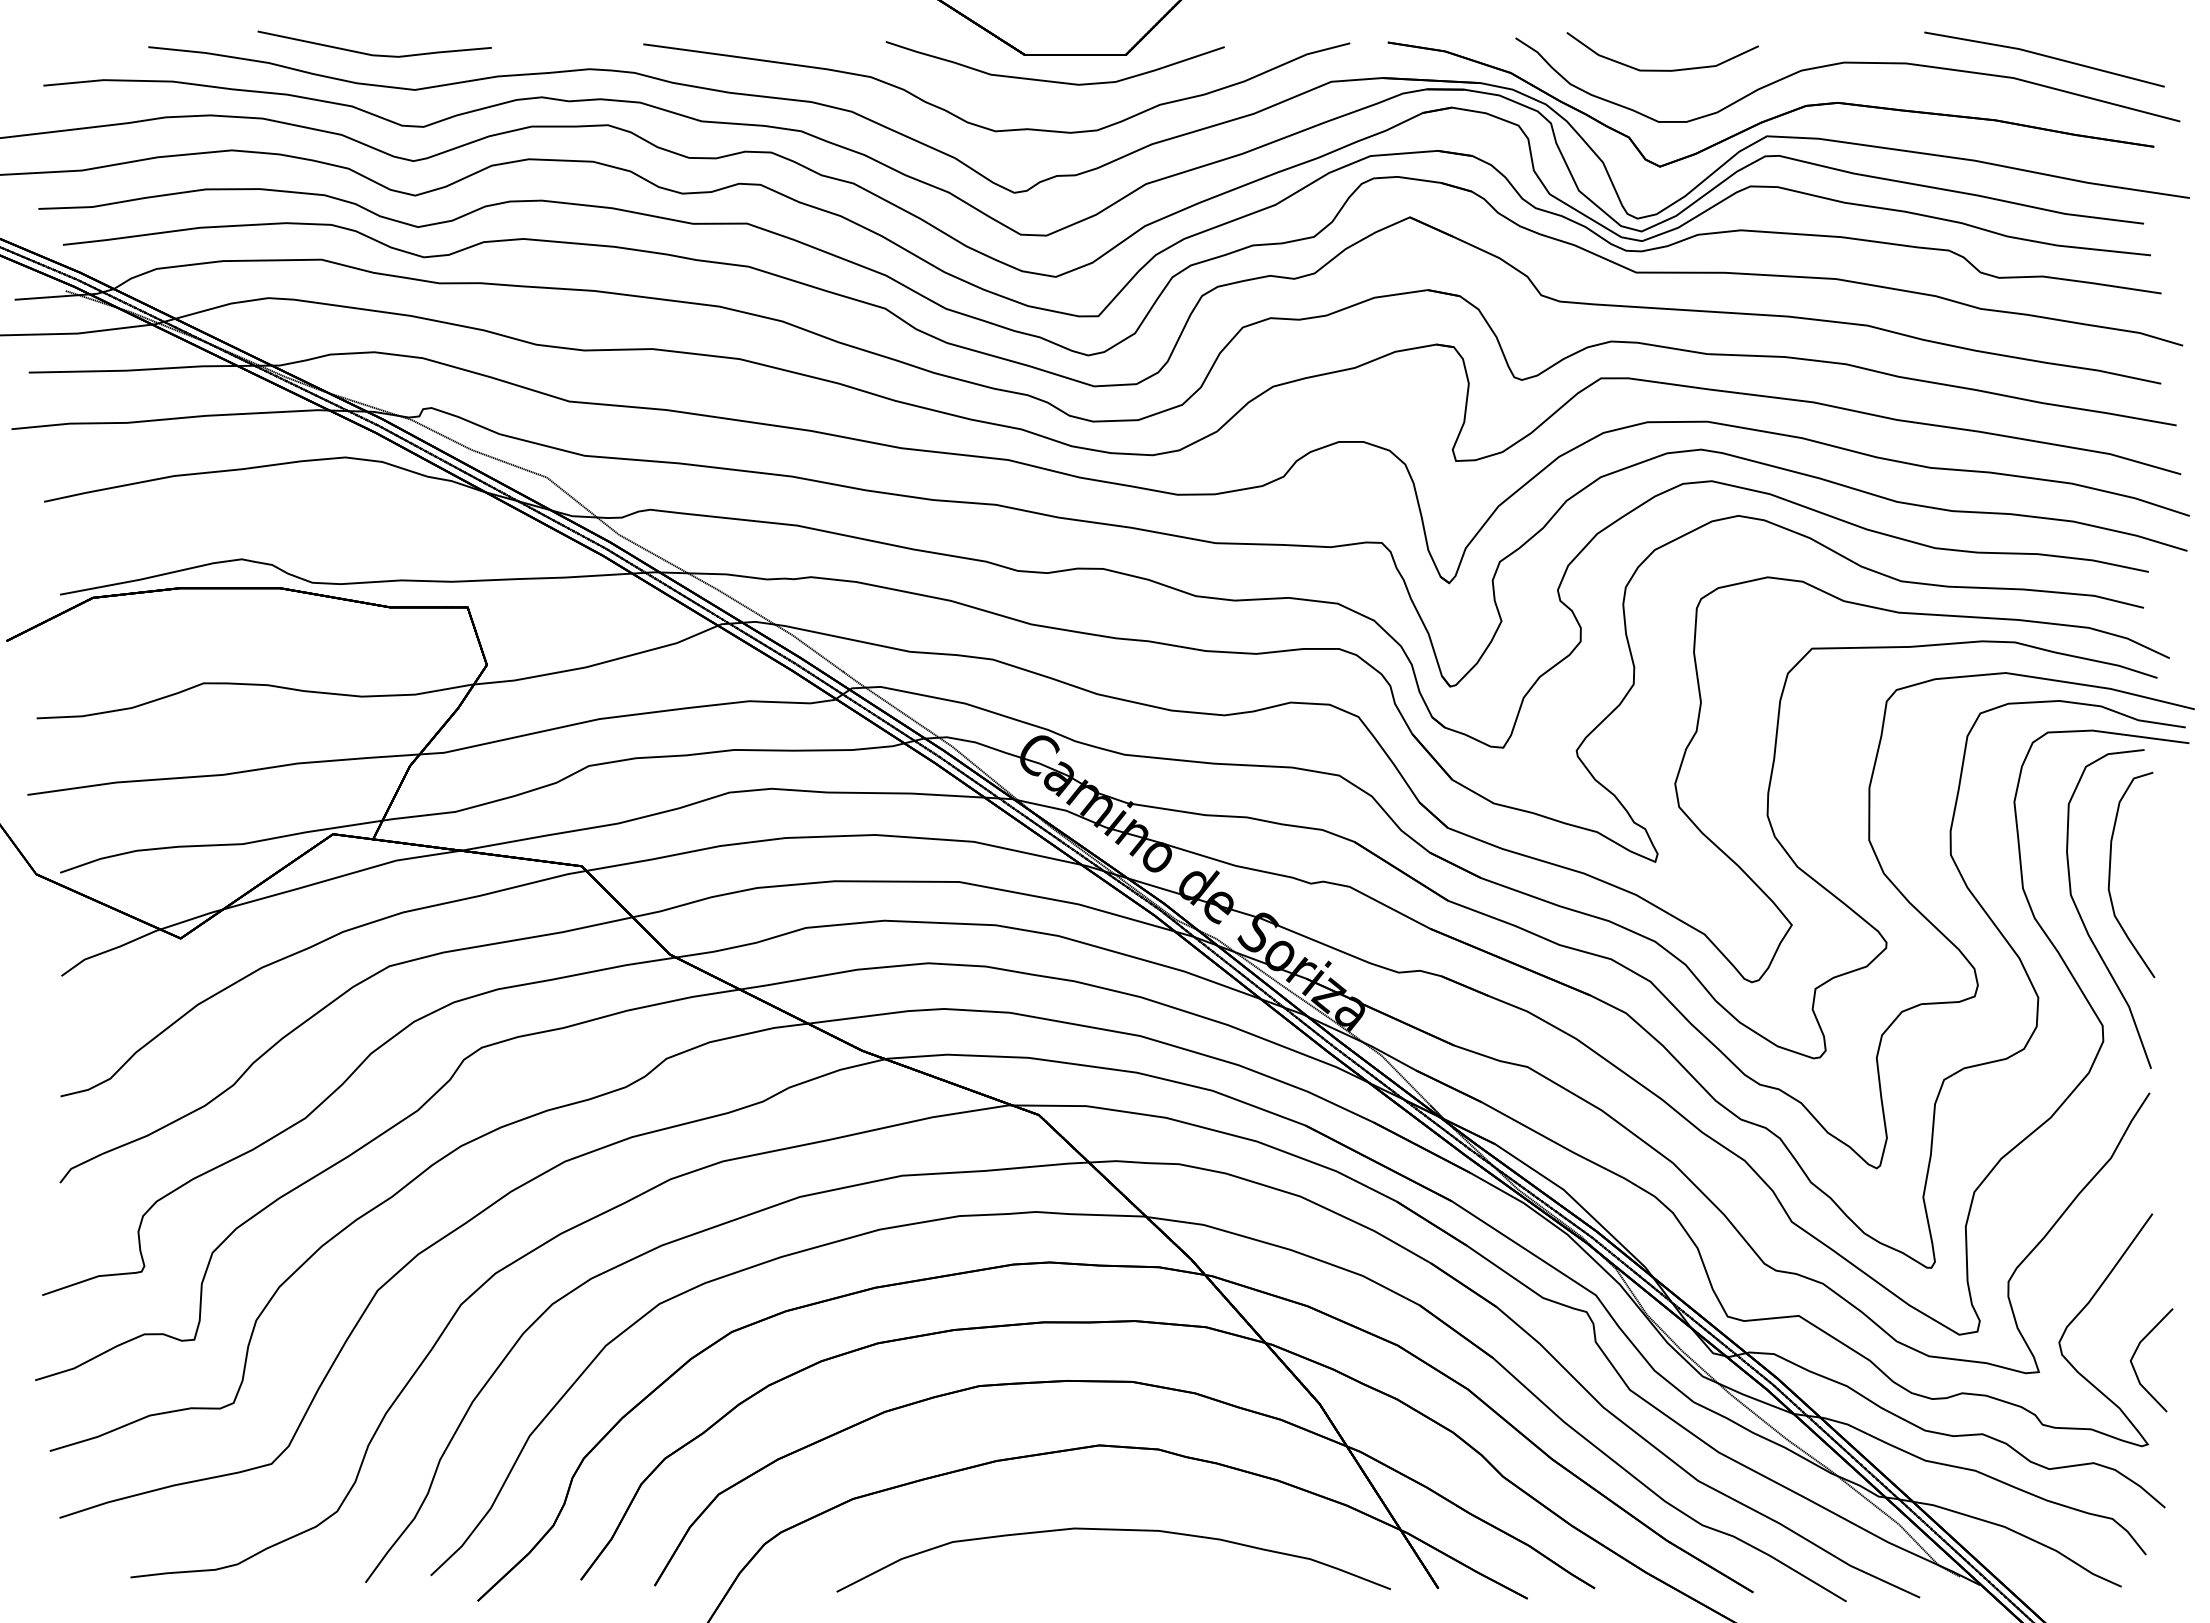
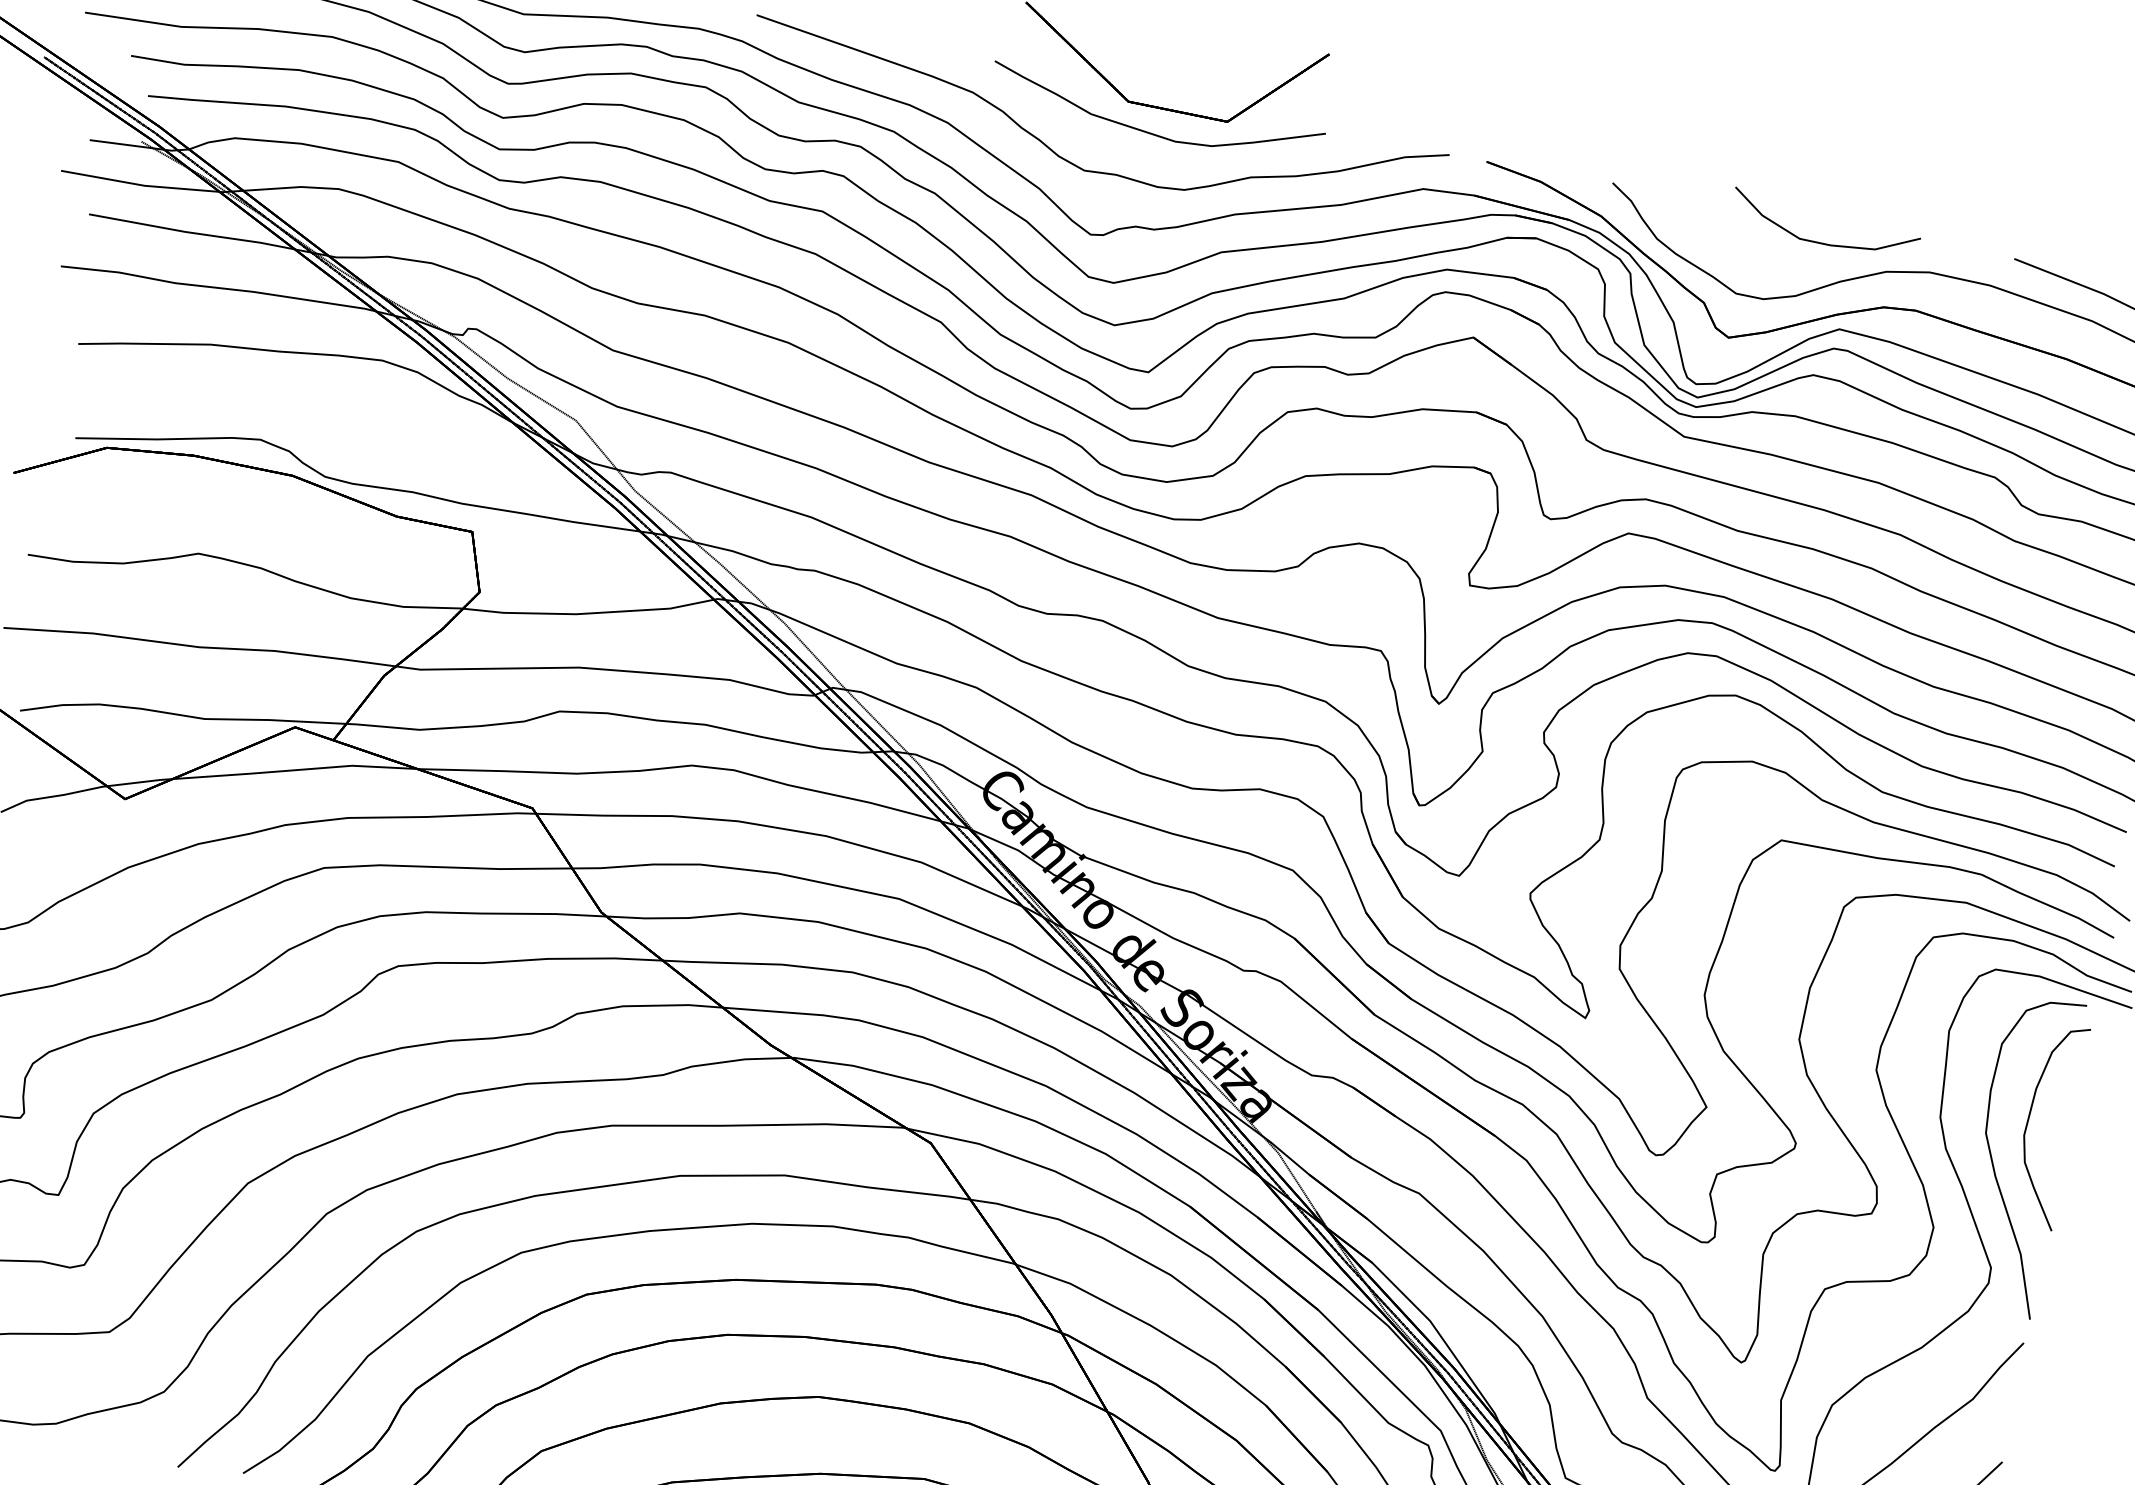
curve: (1662, 69) -> (1821, 242), moved

